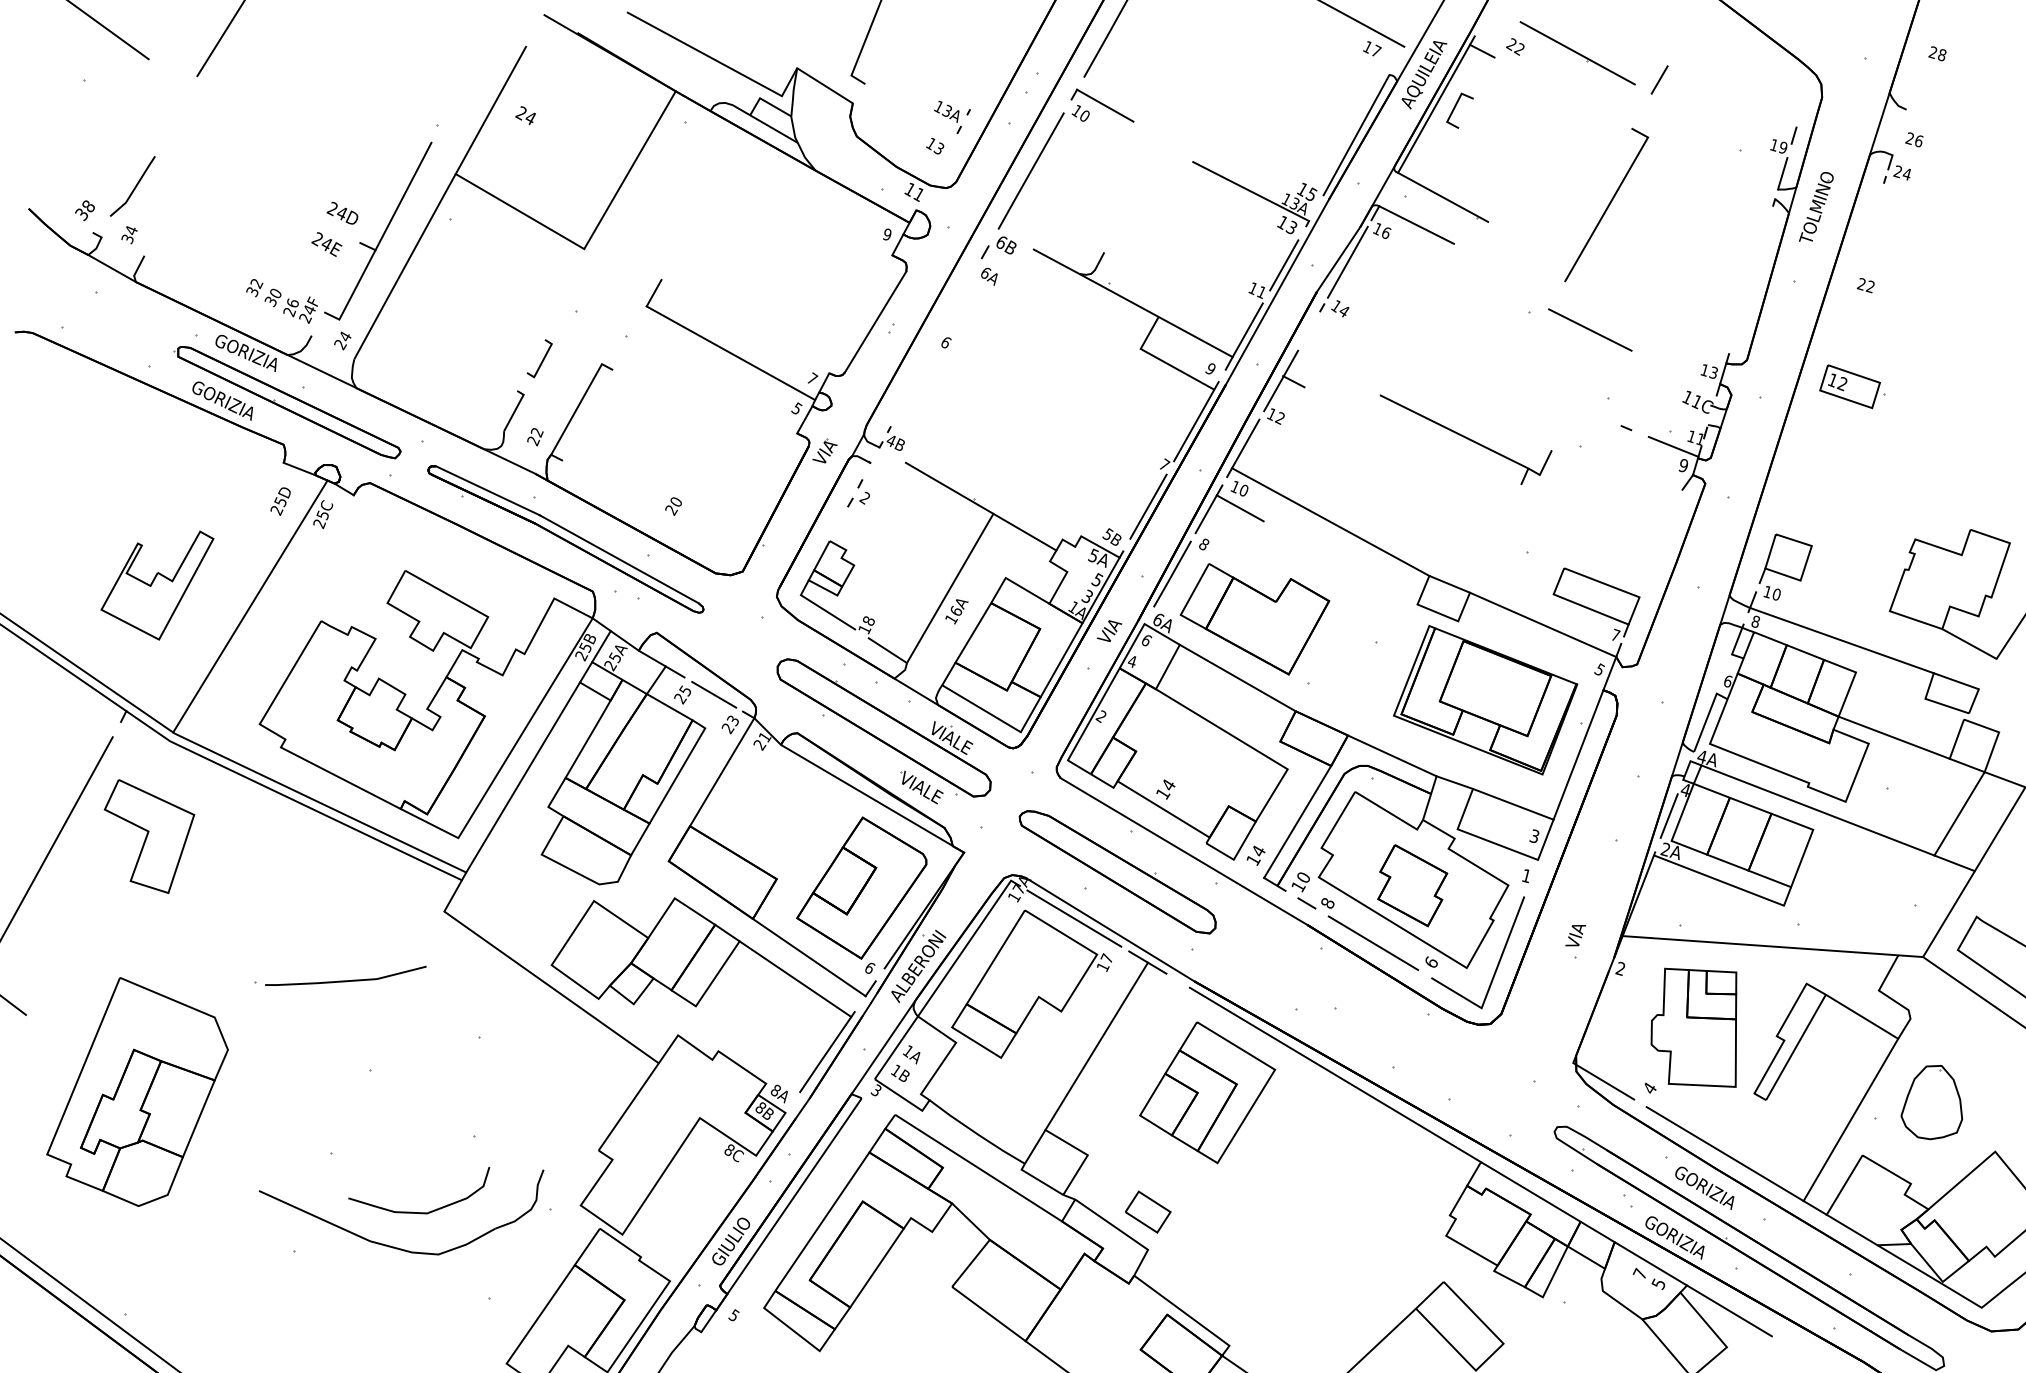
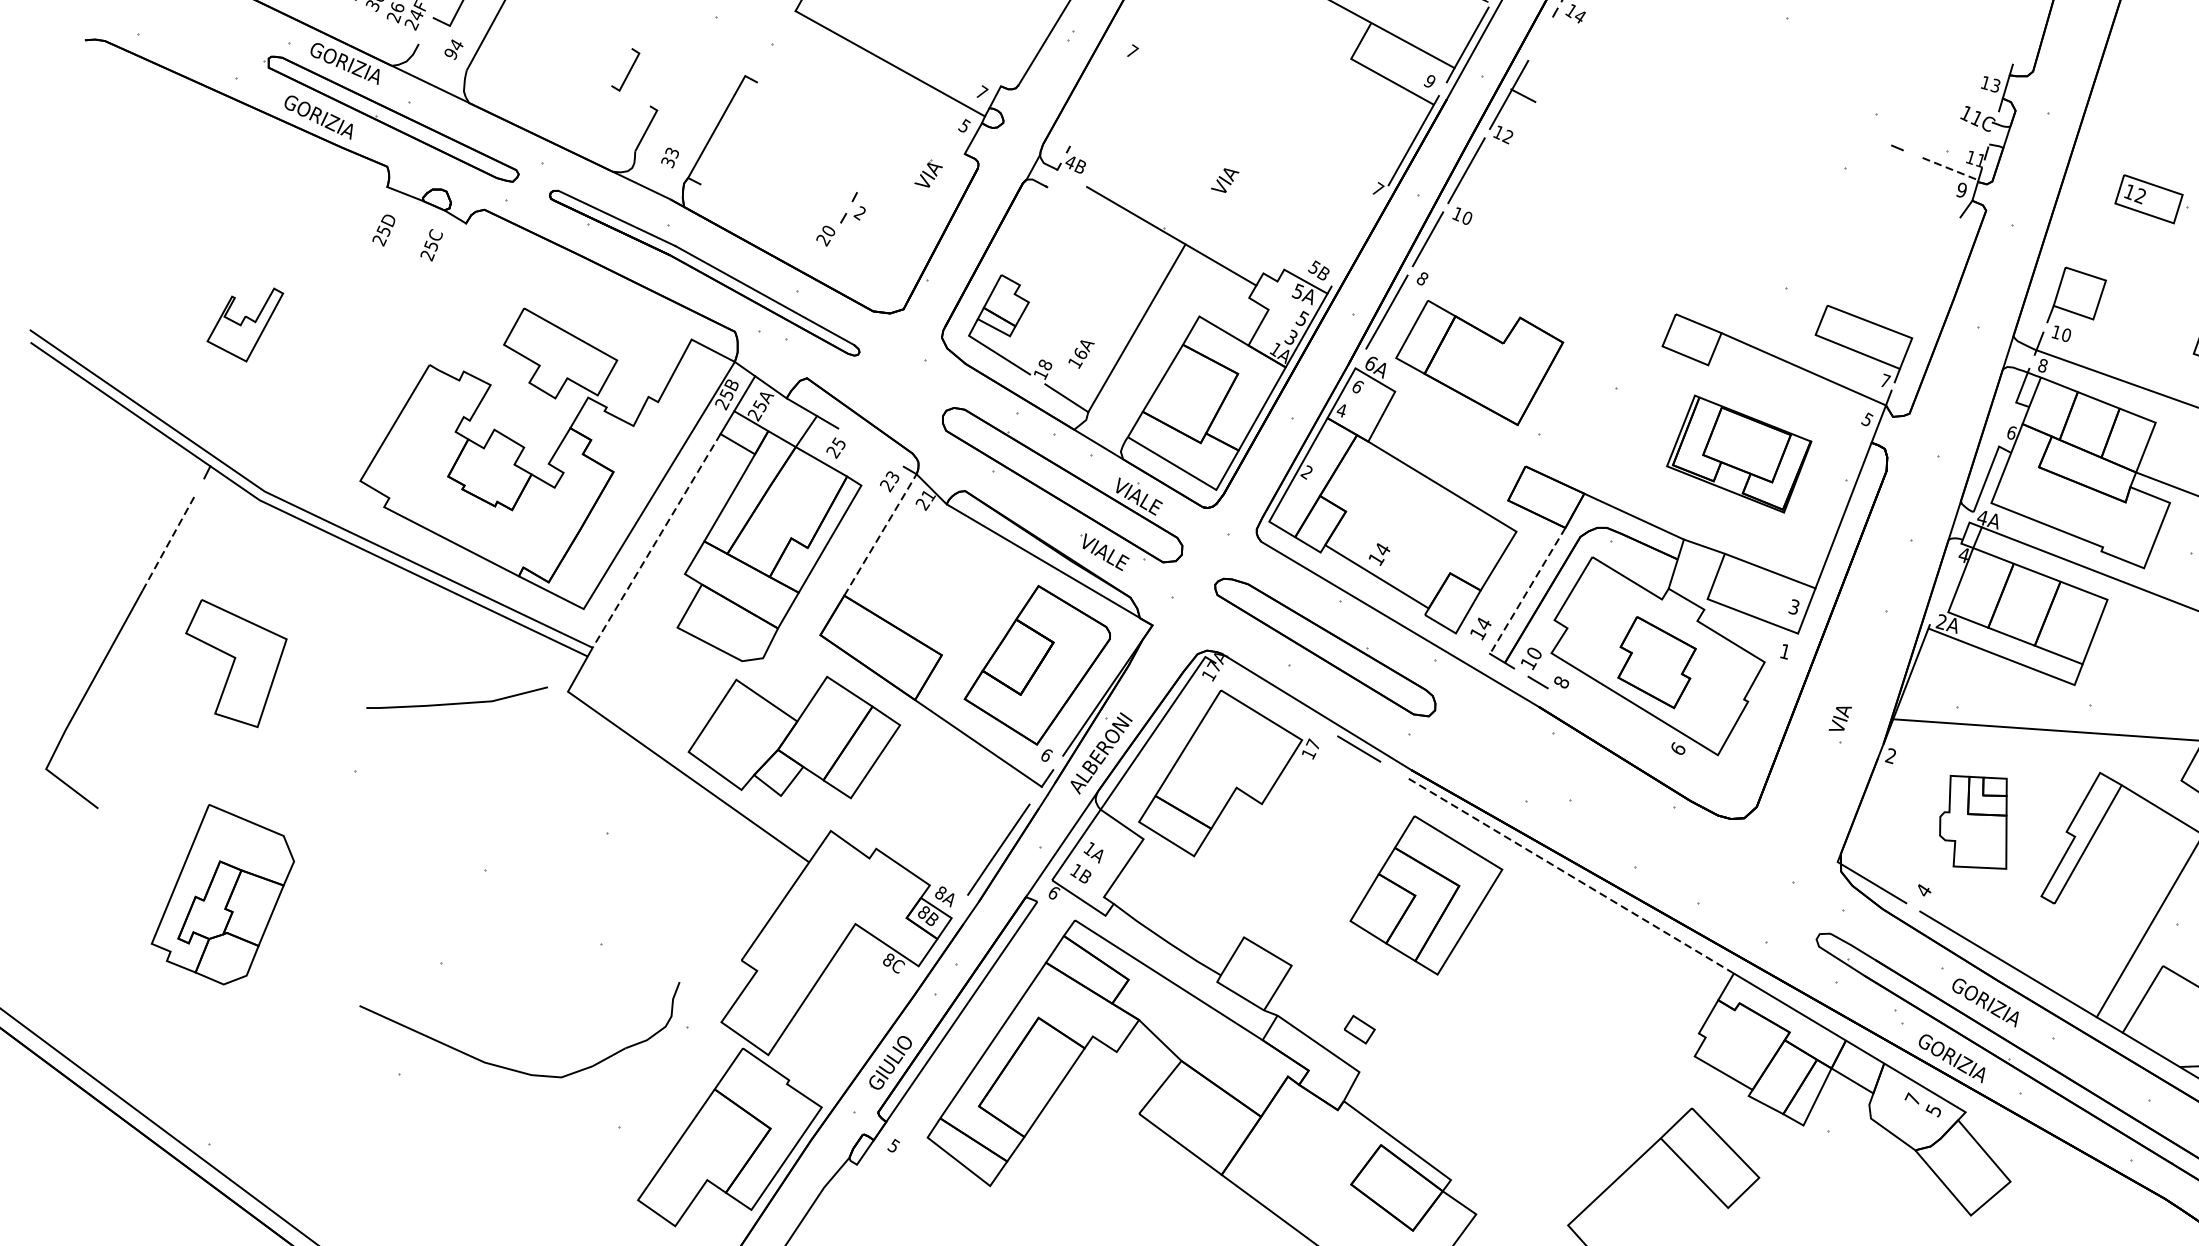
line: (1590, 329) -> (1857, 37), removed
text: (946, 342) -> (1132, 51), 6 -> 7
text: (340, 345) -> (451, 55), 24 -> 94
line: (542, 359) -> (628, 70), moved
part: (1852, 386) -> (2151, 199), moved
text: (535, 437) -> (670, 158), 22 -> 33
part: (1465, 439) -> (1716, 160), removed
line: (1673, 446) -> (1950, 168), solid -> dashed
part: (824, 450) -> (928, 173), moved
part: (858, 493) -> (852, 208), moved
line: (1148, 506) -> (1359, 236), removed
line: (1239, 508) -> (1462, 238), removed
line: (1330, 521) -> (1564, 252), removed
part: (157, 585) -> (245, 324), size x0.6
line: (250, 606) -> (349, 348), removed
text: (956, 611) -> (1081, 354), moved
text: (1109, 630) -> (1224, 179), moved
line: (1237, 677) -> (1460, 428), removed
line: (714, 694) -> (871, 447), removed
part: (1485, 700) -> (1738, 454), size x0.7
line: (722, 772) -> (880, 535), solid -> dashed
line: (523, 777) -> (656, 540), solid -> dashed
line: (89, 779) -> (168, 543), solid -> dashed
line: (1668, 815) -> (1944, 583), removed
line: (1297, 822) -> (1527, 591), solid -> dashed
part: (149, 836) -> (236, 663), moved
line: (1074, 918) -> (1276, 699), removed
line: (1373, 943) -> (1612, 727), removed
line: (1499, 958) -> (1754, 744), removed
line: (795, 978) -> (962, 766), removed
curve: (345, 980) -> (456, 702), moved
part: (1693, 1027) -> (1972, 822), size x0.7
line: (1096, 1046) -> (1301, 843), removed
line: (1335, 1074) -> (1570, 874), solid -> dashed
text: (876, 1090) -> (1054, 892), 3 -> 6
part: (137, 1091) -> (222, 894), size x0.7
part: (1148, 1211) -> (1359, 1029), size x0.6
curve: (419, 1212) -> (540, 1030), removed
line: (1729, 1310) -> (2013, 1140), removed

